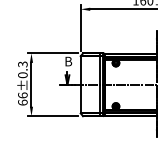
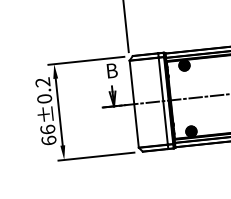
text: (23, 64) -> (43, 82), 66±0.3 -> 66±0.2

